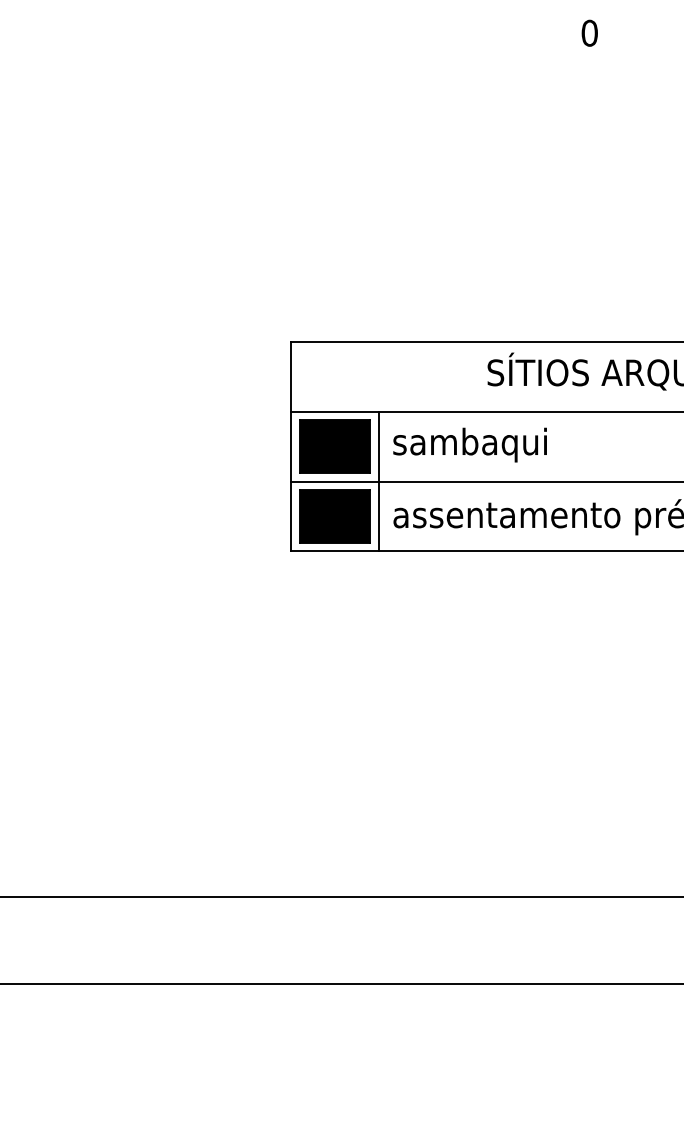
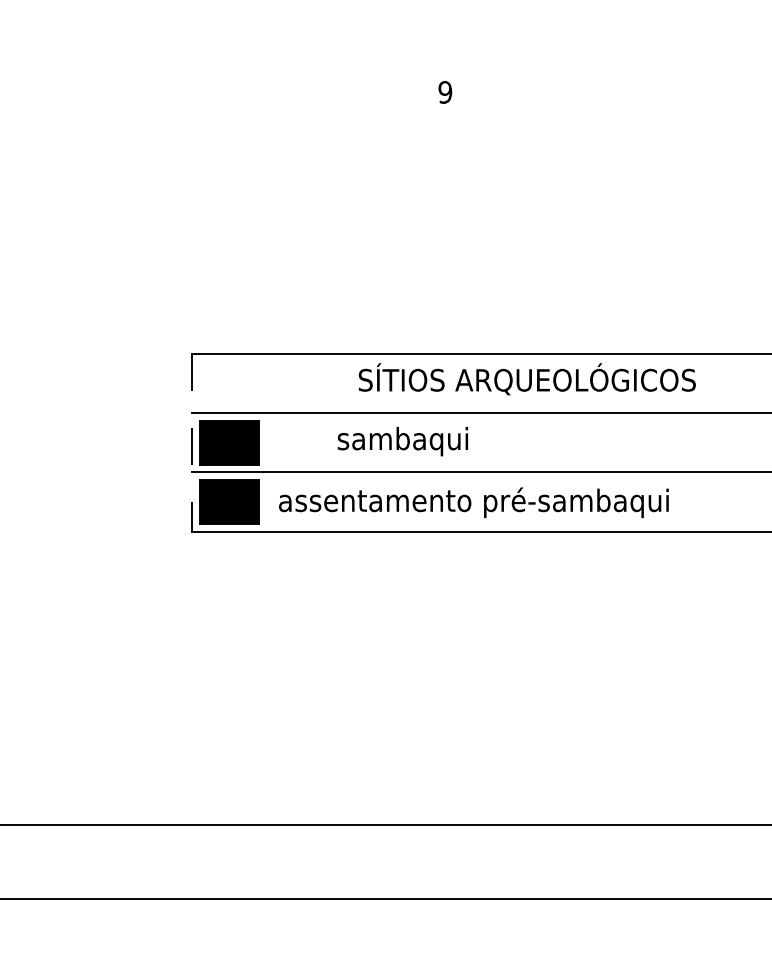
text: (589, 33) -> (445, 92), 0 -> 9
text: (469, 445) -> (402, 441), moved
line: (291, 446) -> (192, 442), solid -> dashed
line: (378, 481) -> (266, 472), removed

